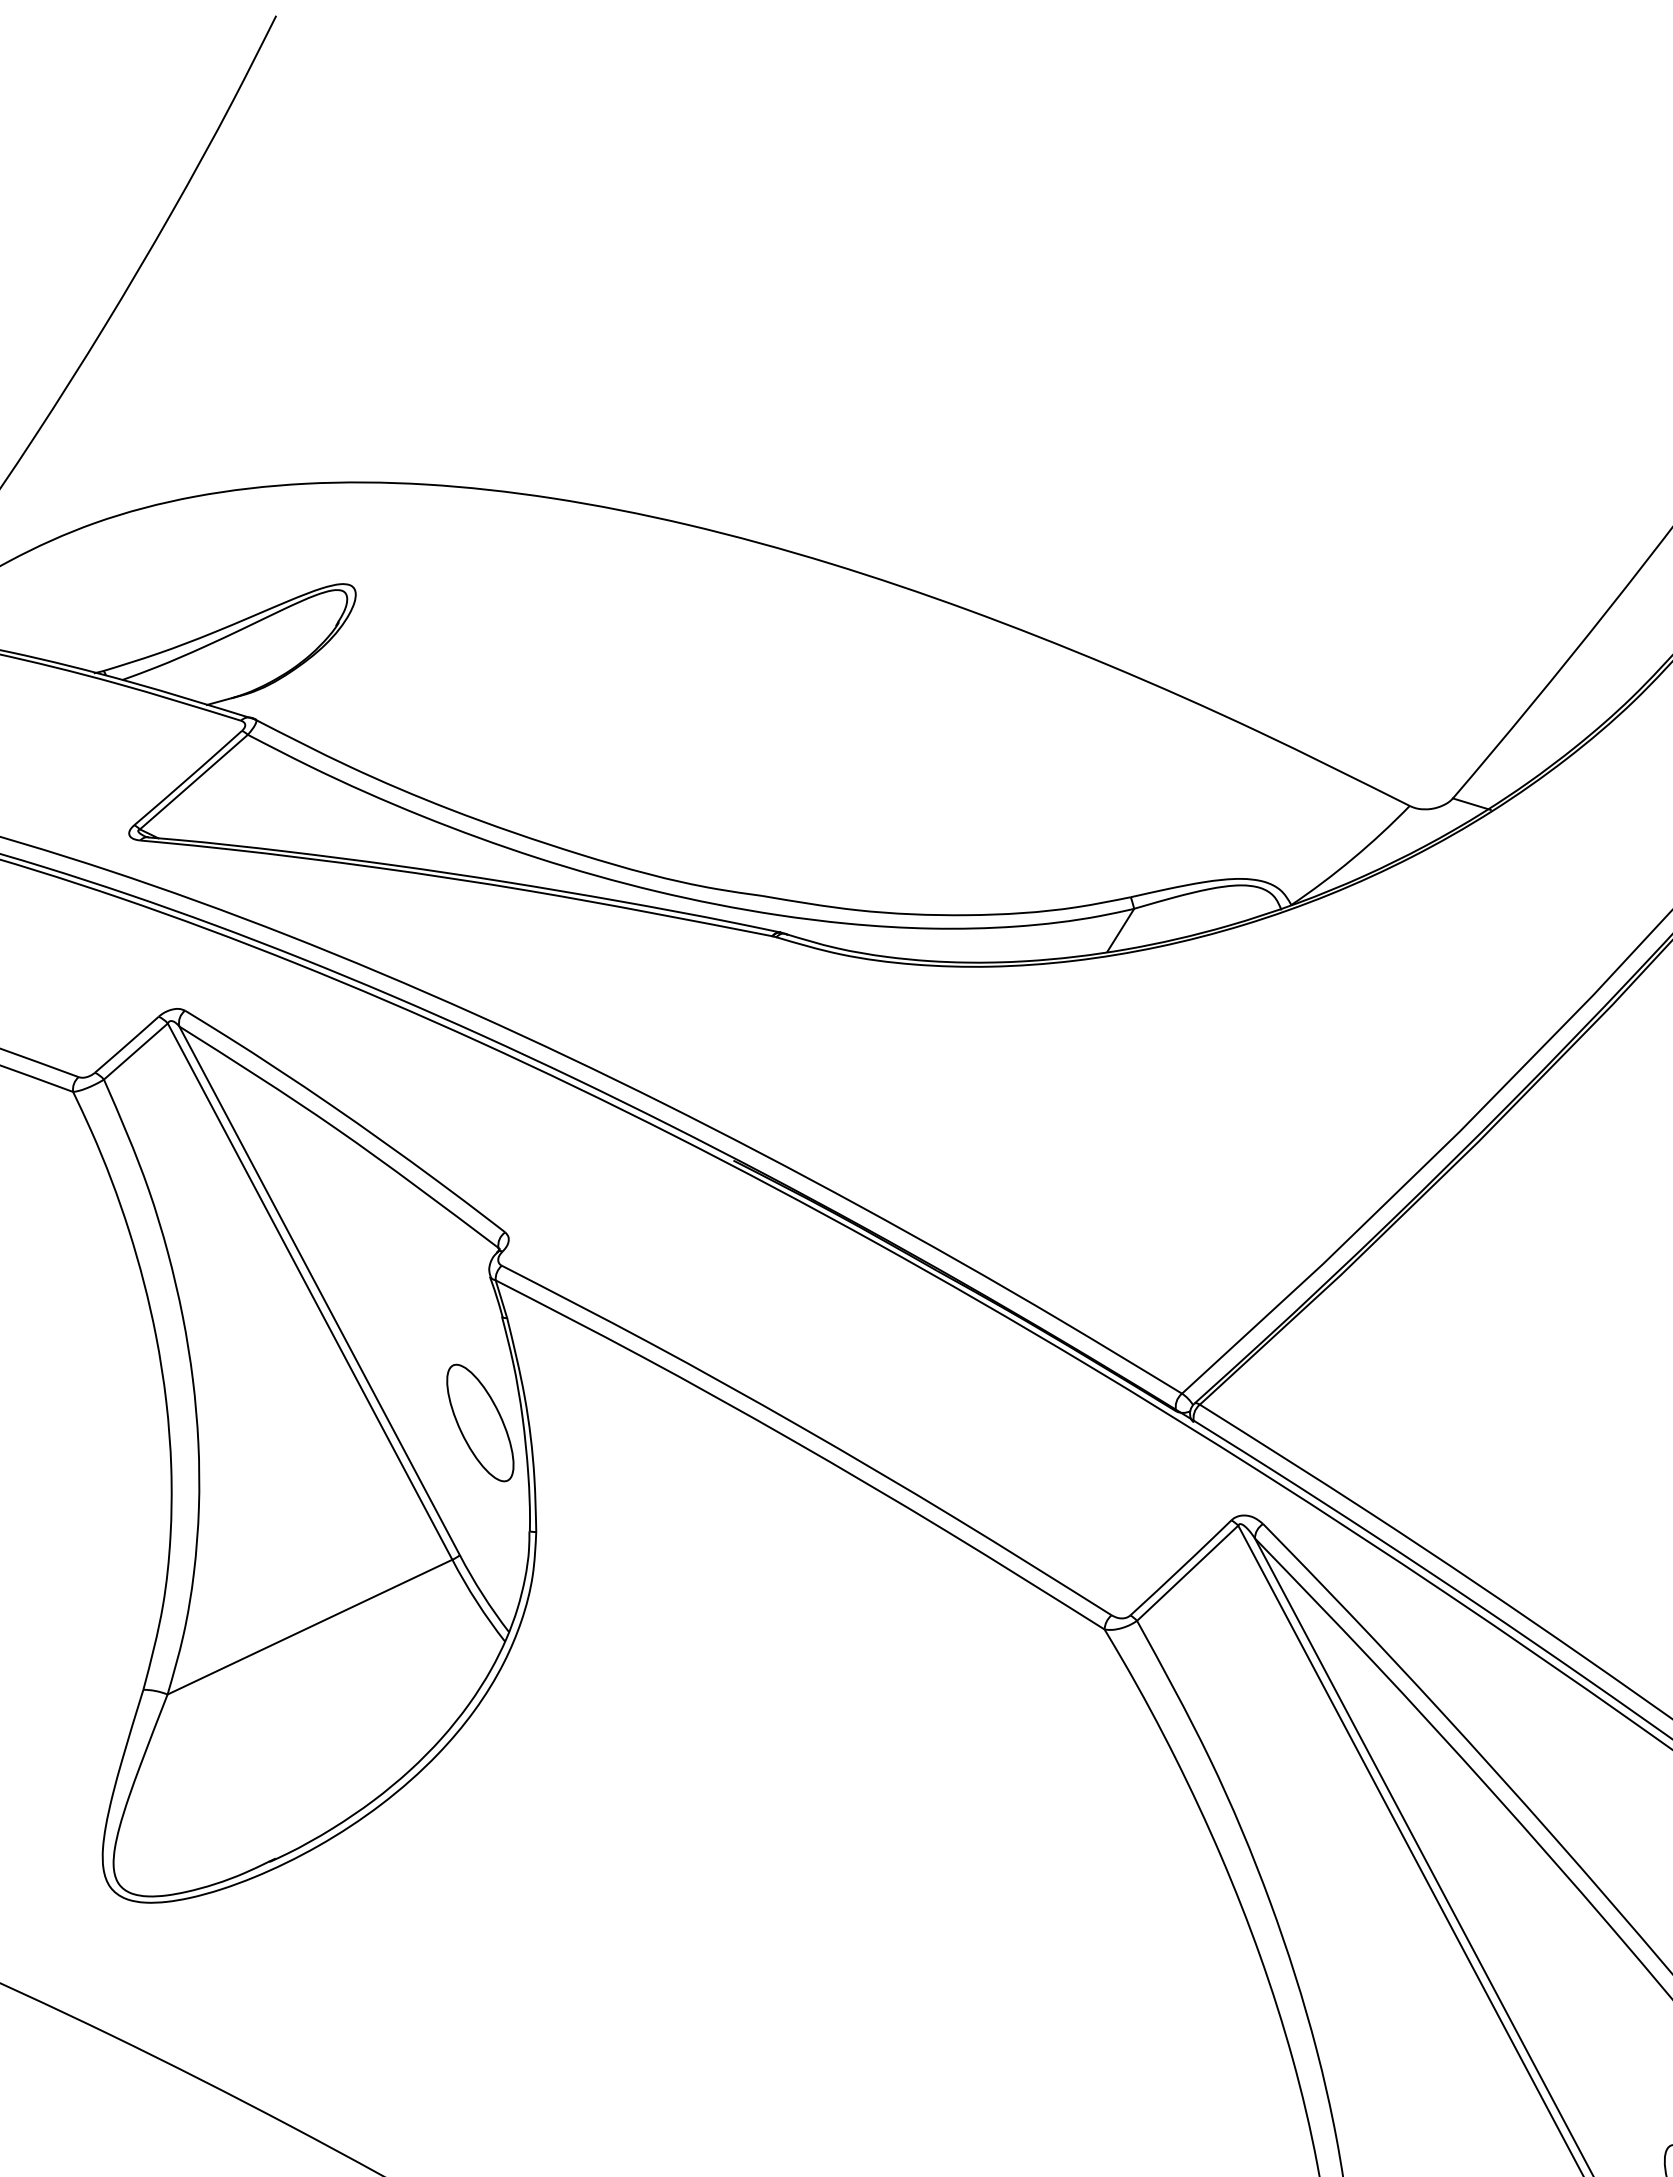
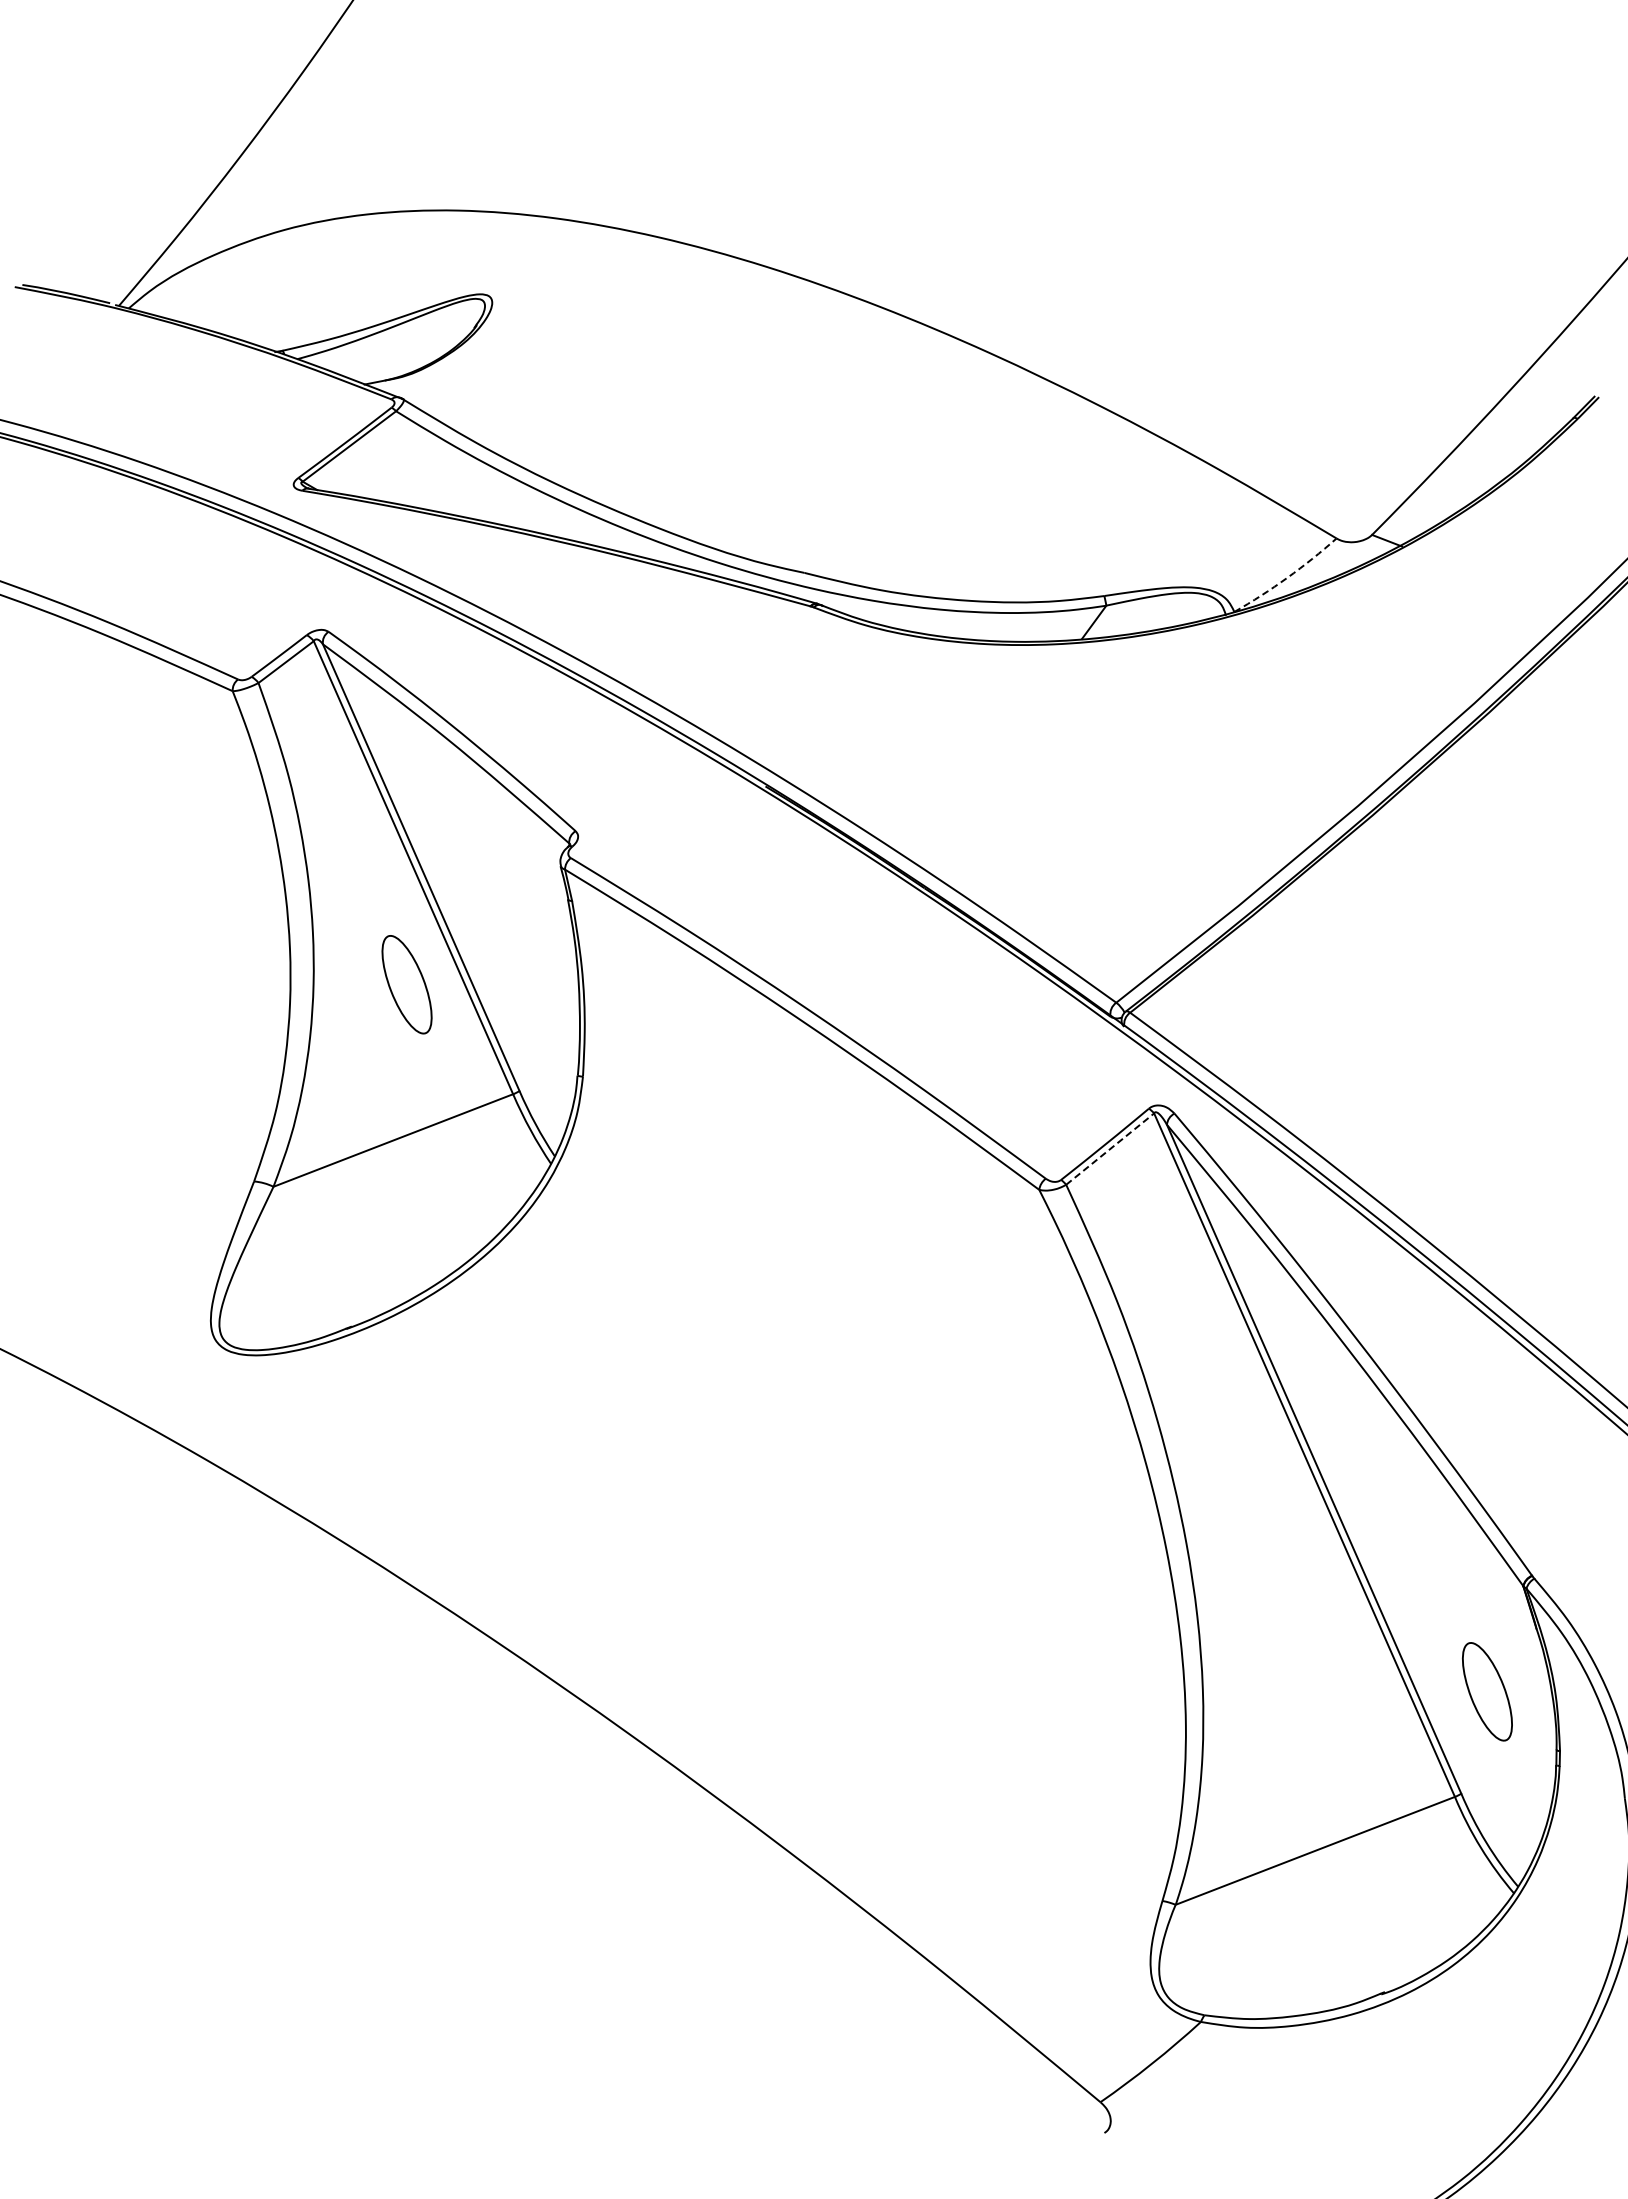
arc: (1353, 858) -> (1287, 577), solid -> dashed
part: (479, 1422) -> (406, 984), moved
line: (1188, 1573) -> (1110, 1149), solid -> dashed

